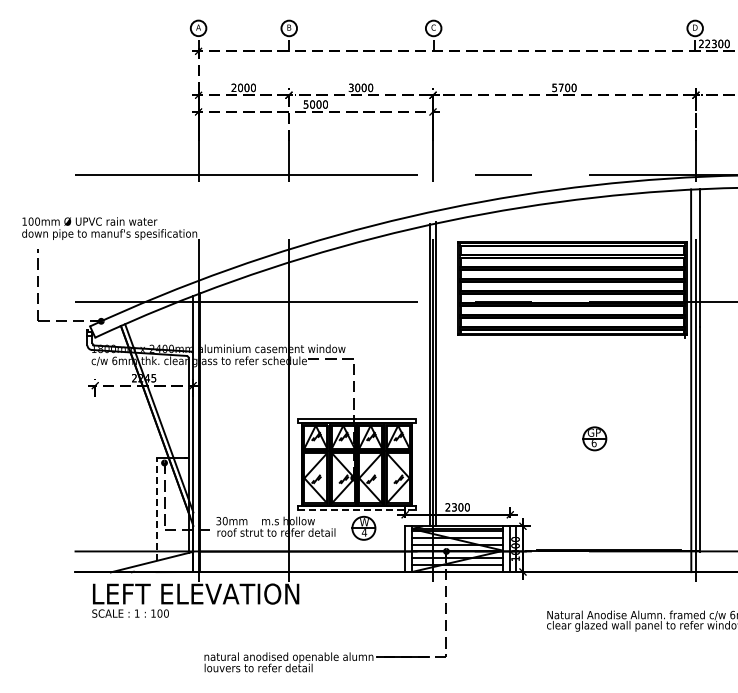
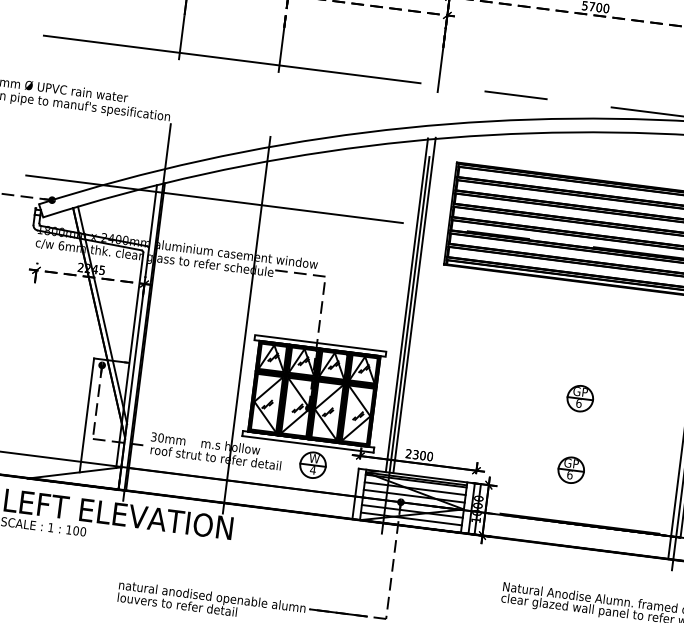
part: (594, 503) -> (570, 469), added
line: (156, 509) -> (86, 415), dashed -> solid
line: (357, 510) -> (308, 444), dashed -> solid

